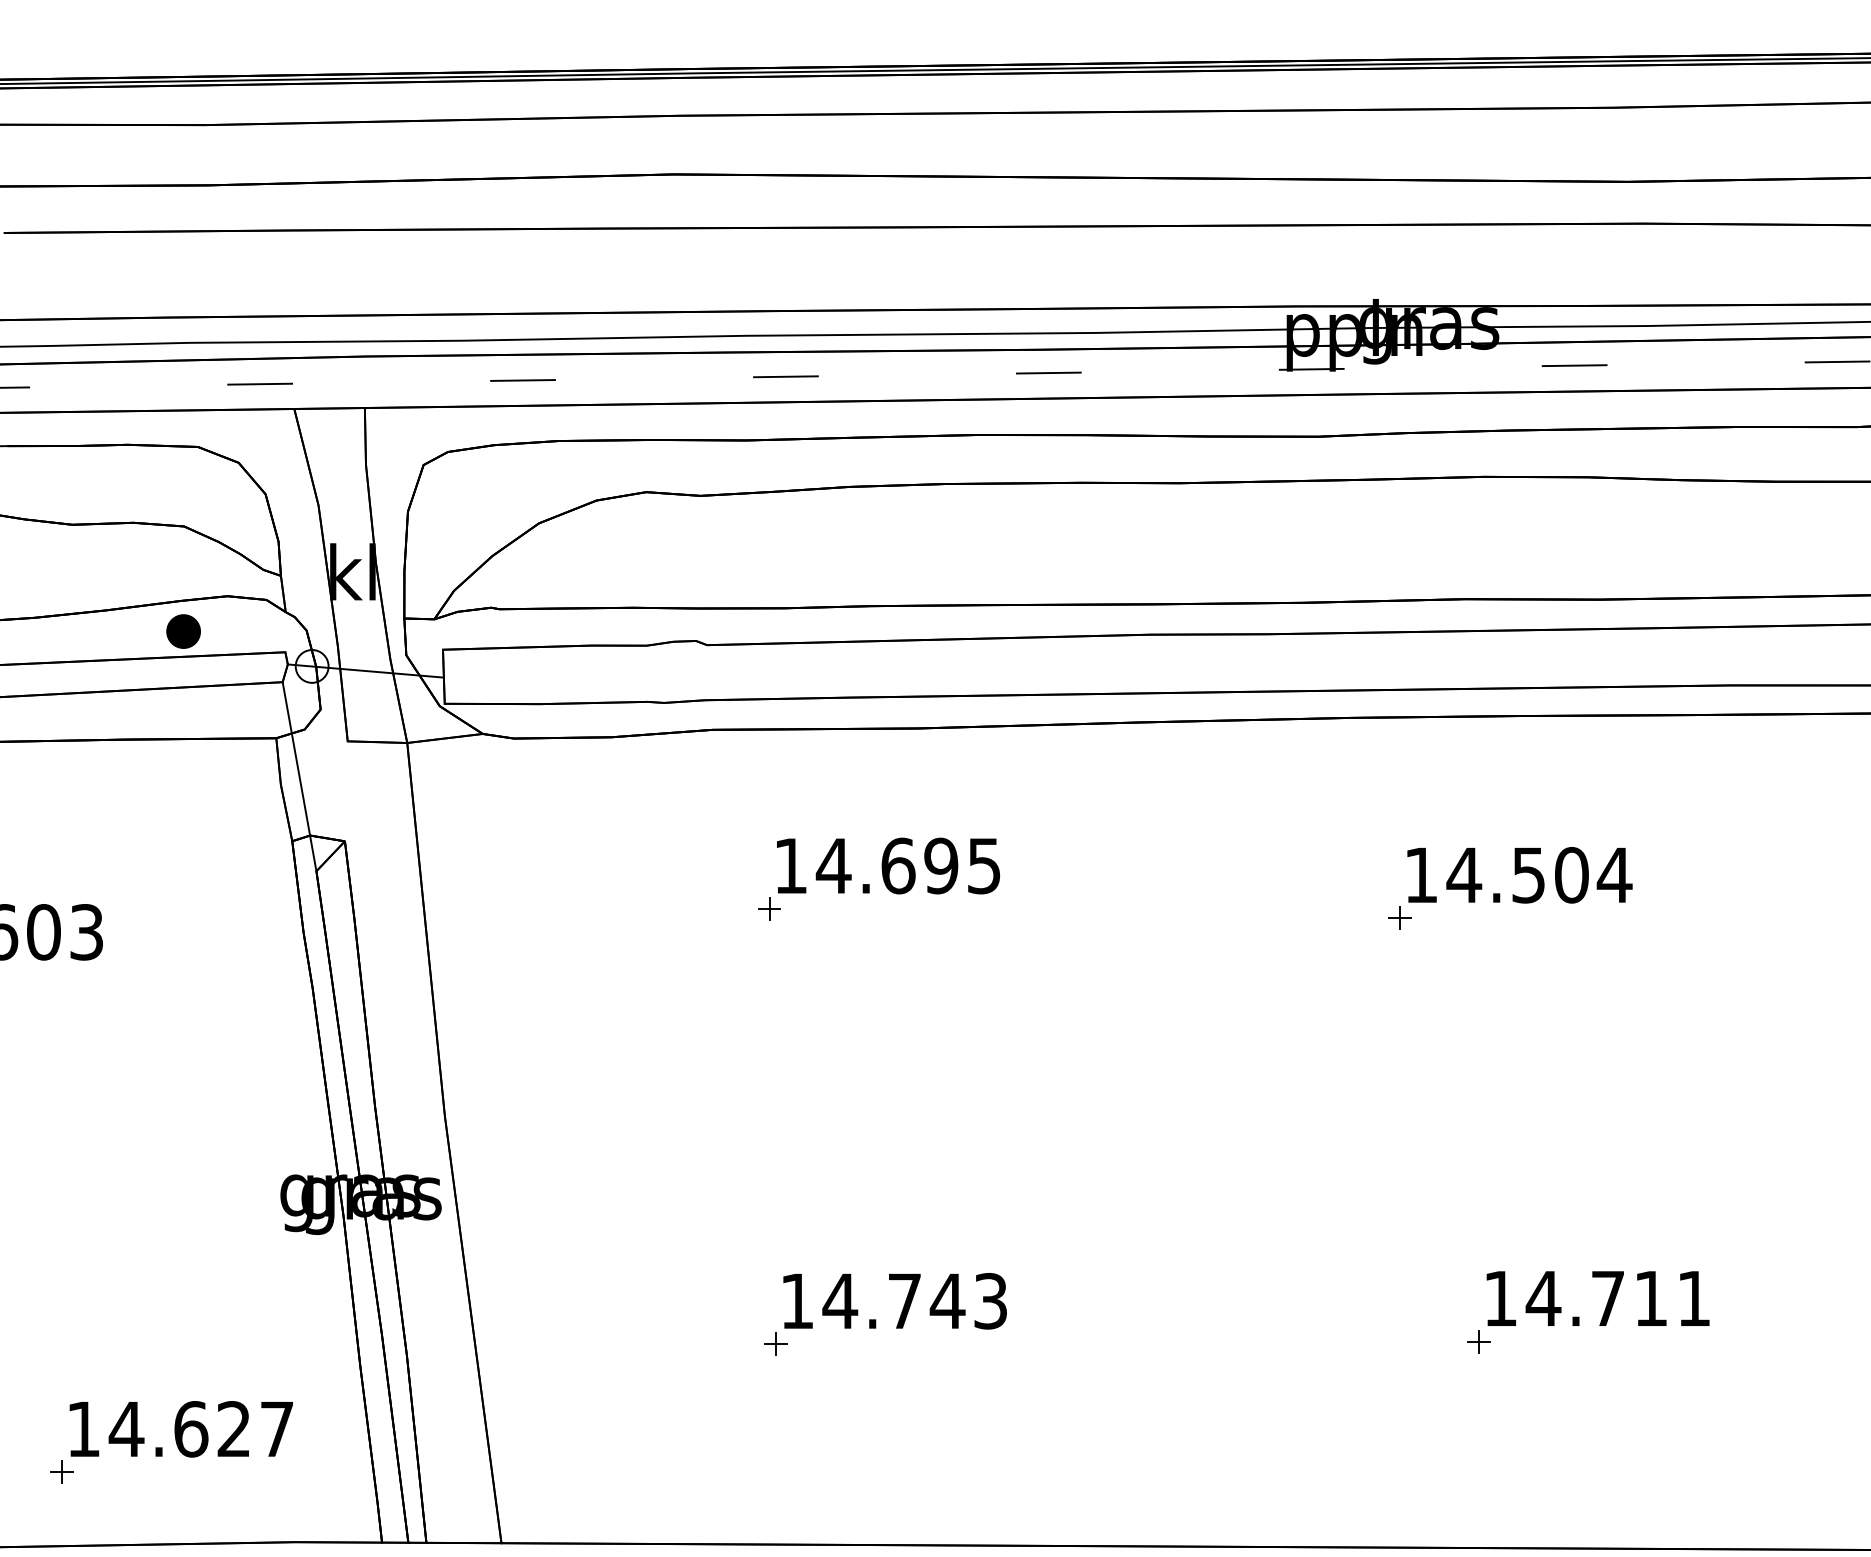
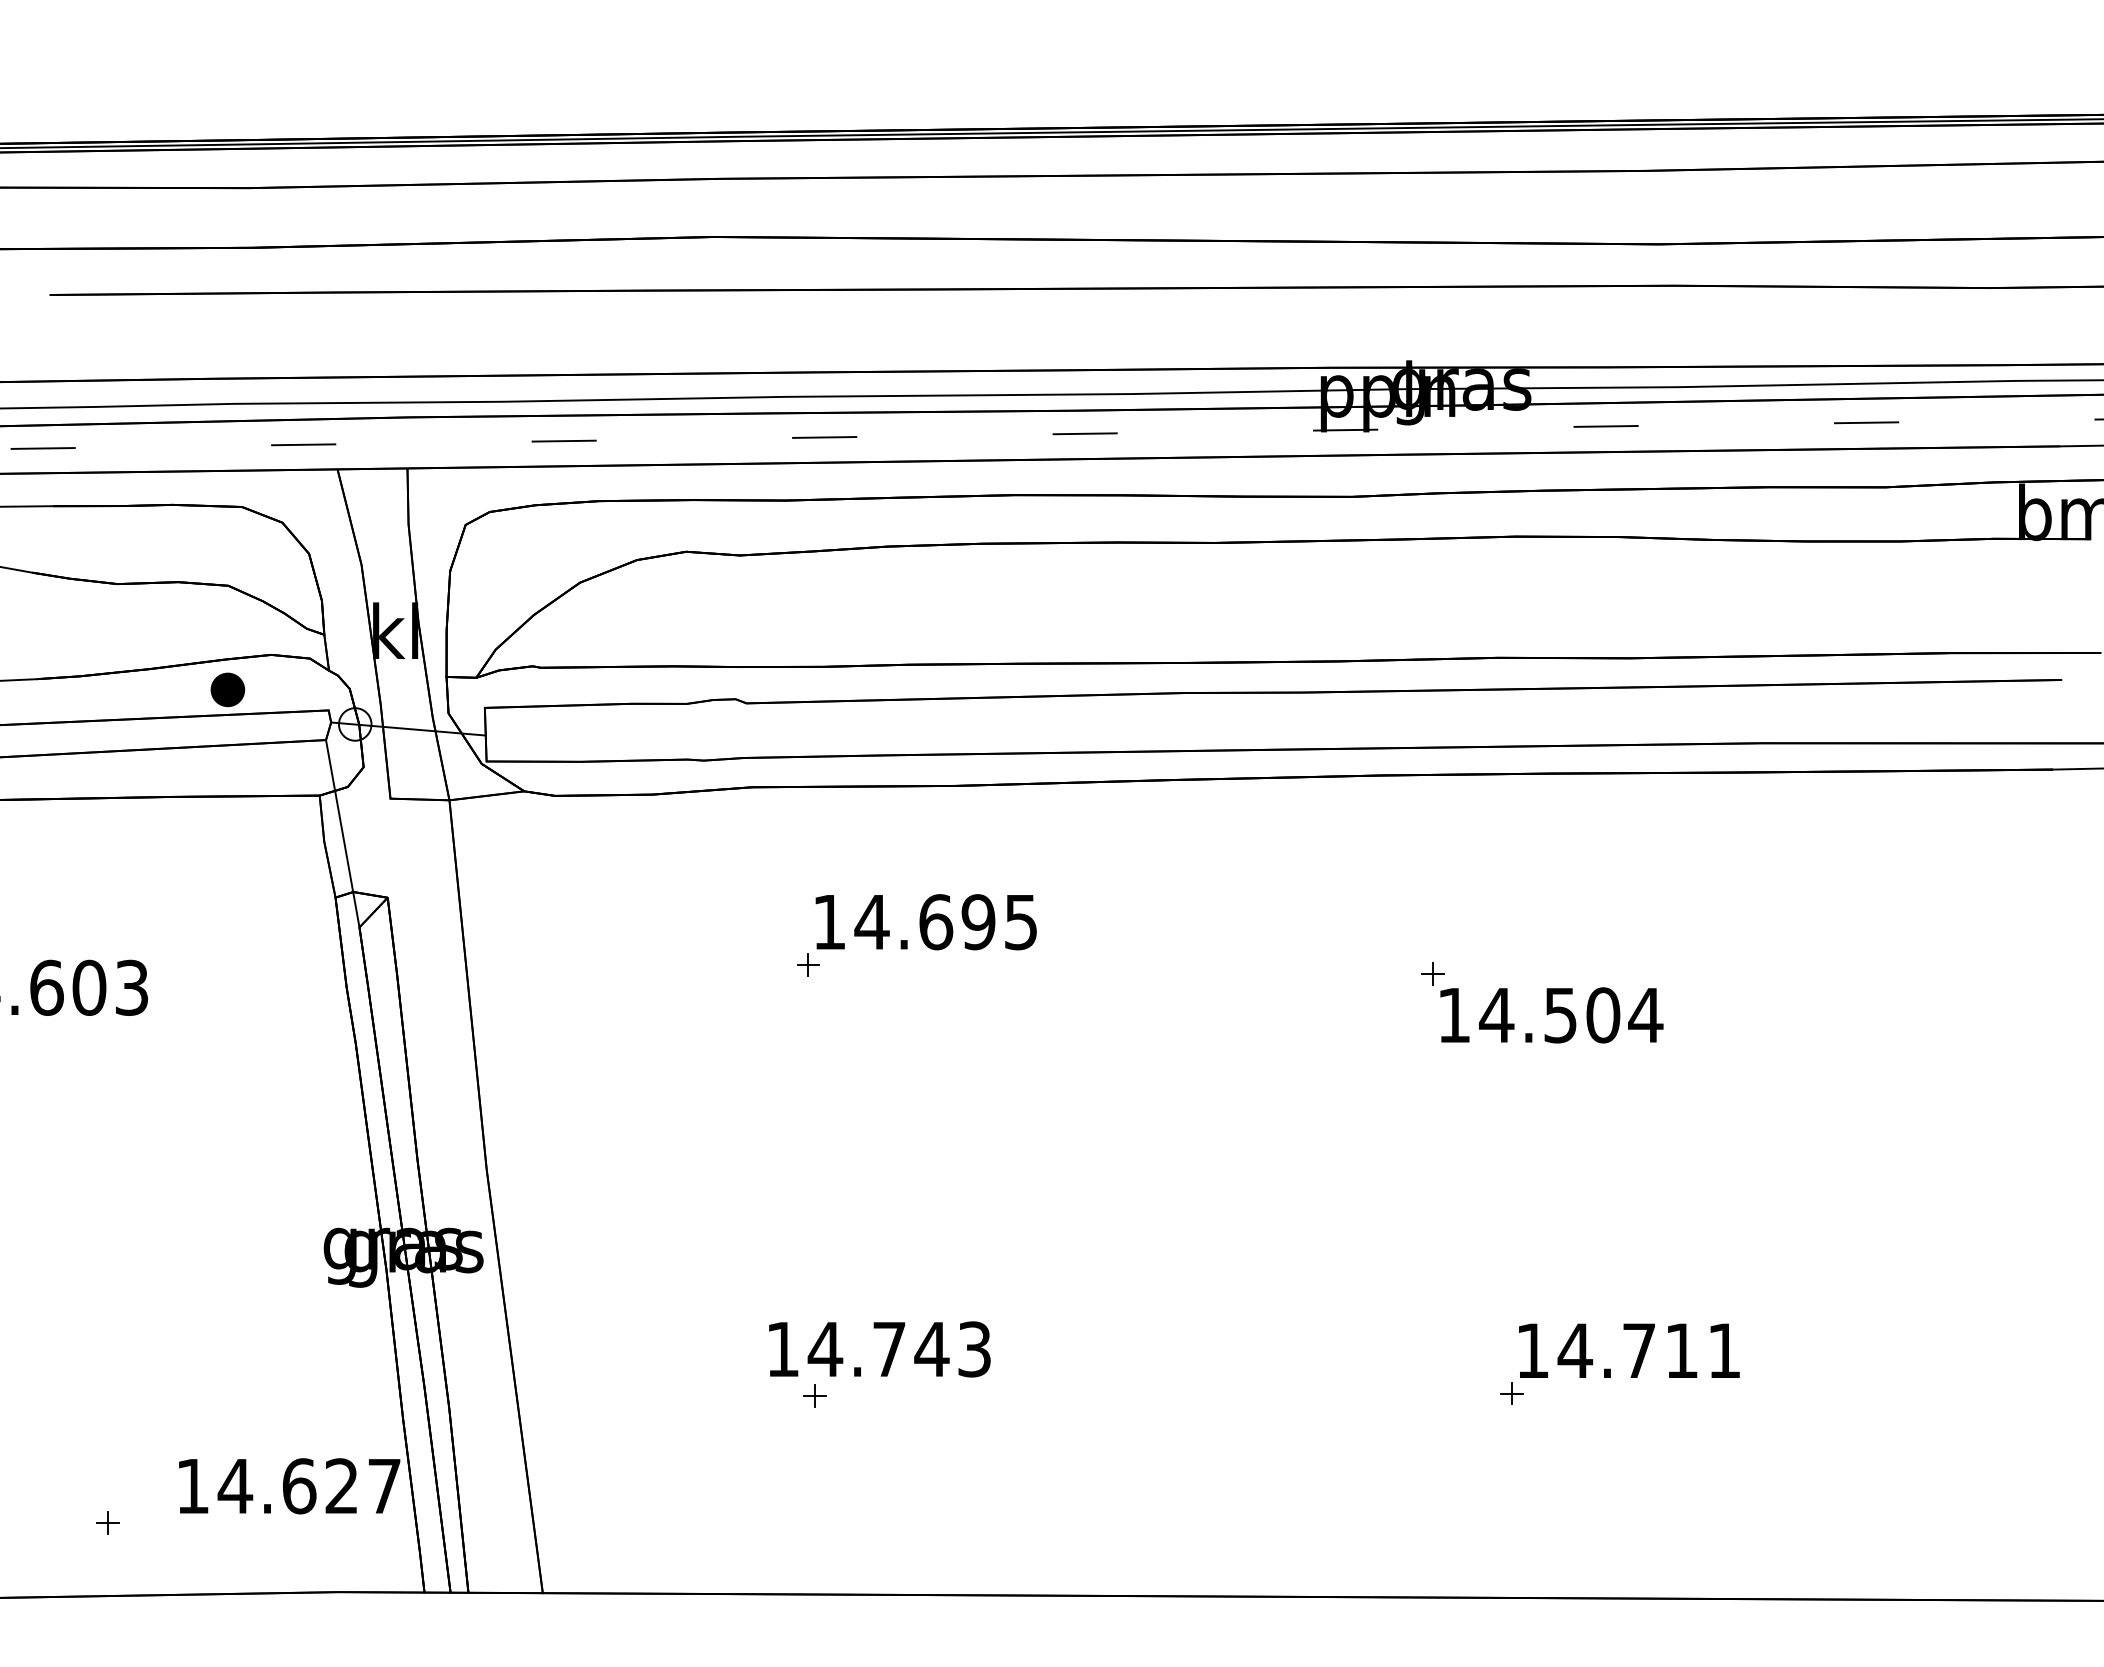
text: (1519, 875) -> (1551, 1015), moved
text: (894, 1301) -> (879, 1349), moved
text: (181, 1429) -> (289, 1486), moved

